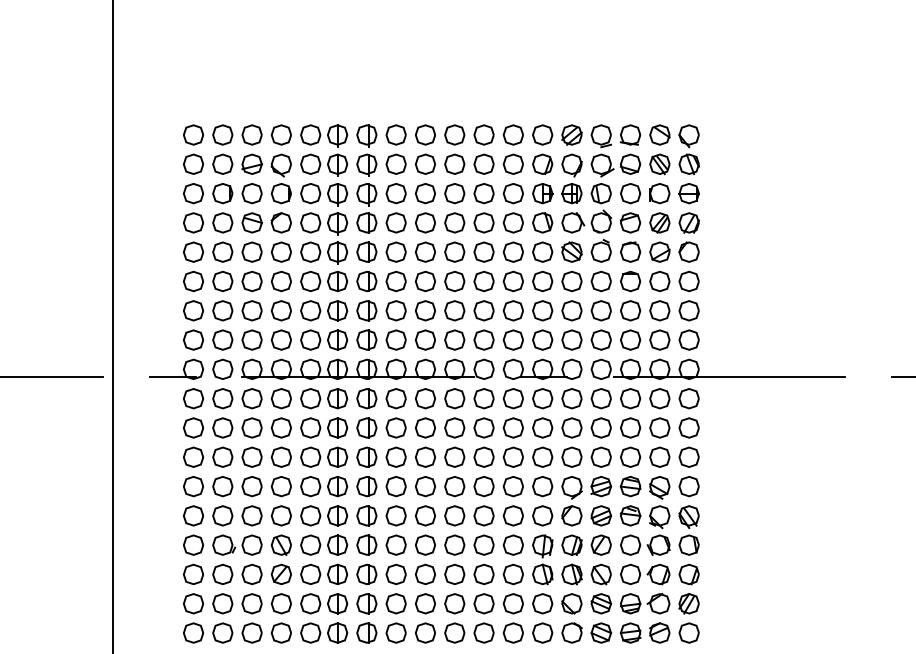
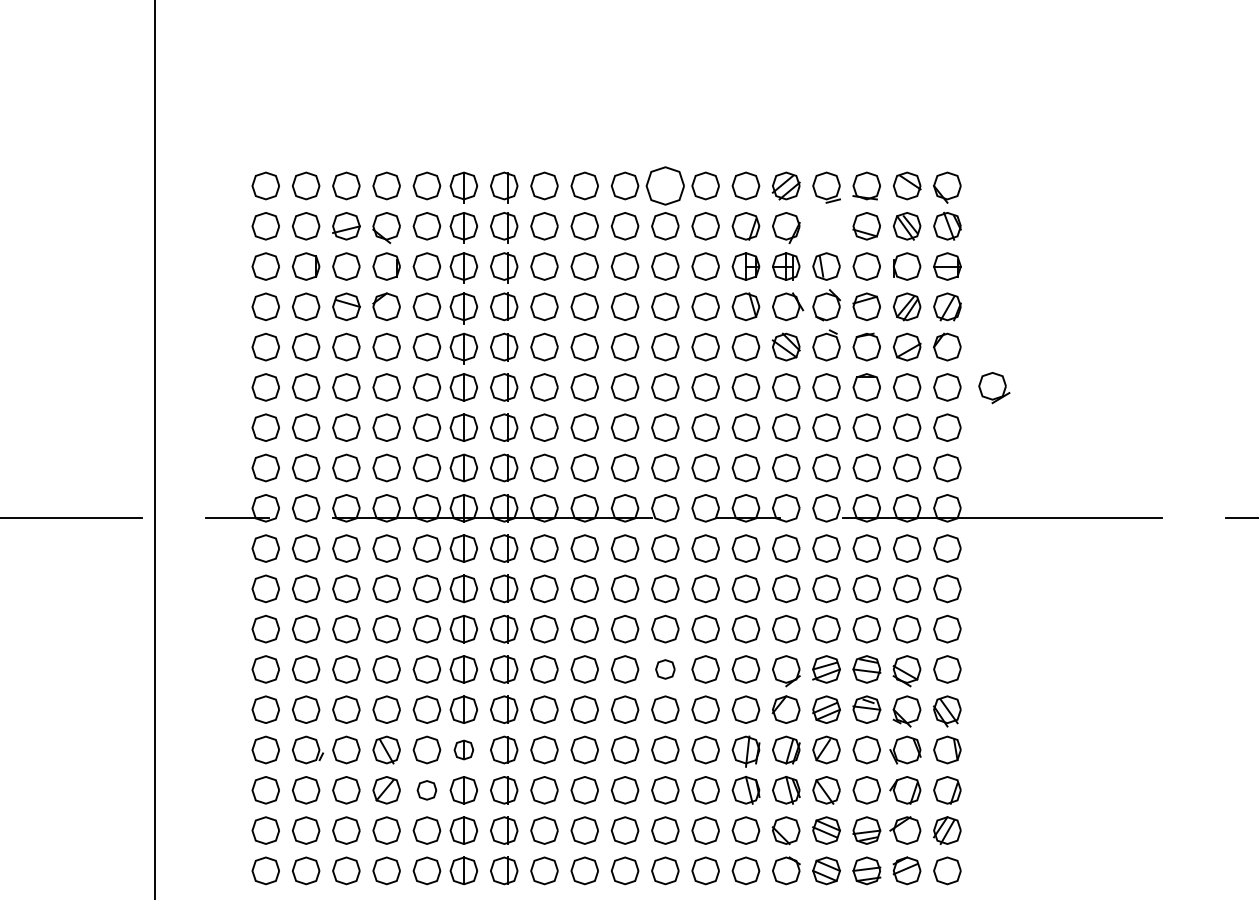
part: (484, 134) -> (665, 185), size x1.4
part: (602, 165) -> (994, 388), moved
part: (484, 486) -> (665, 669), size x0.7
part: (337, 544) -> (463, 749), size x0.7
part: (310, 574) -> (426, 790), size x0.7

